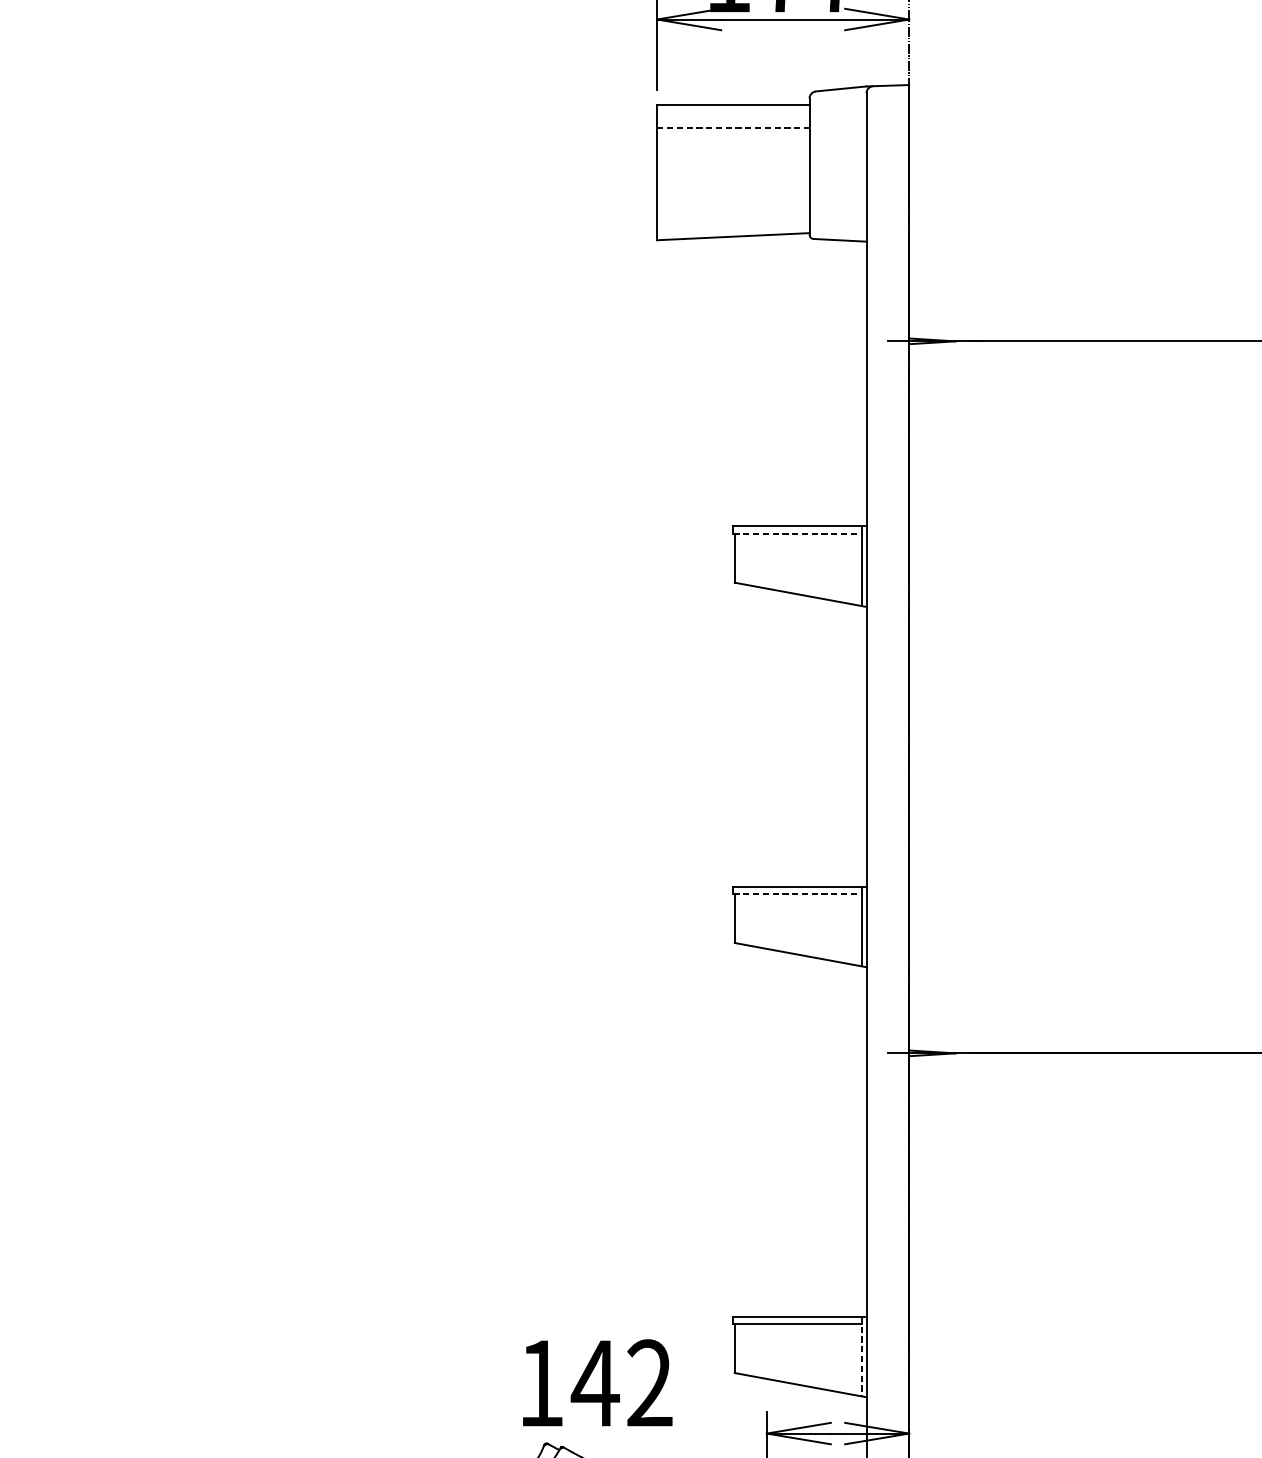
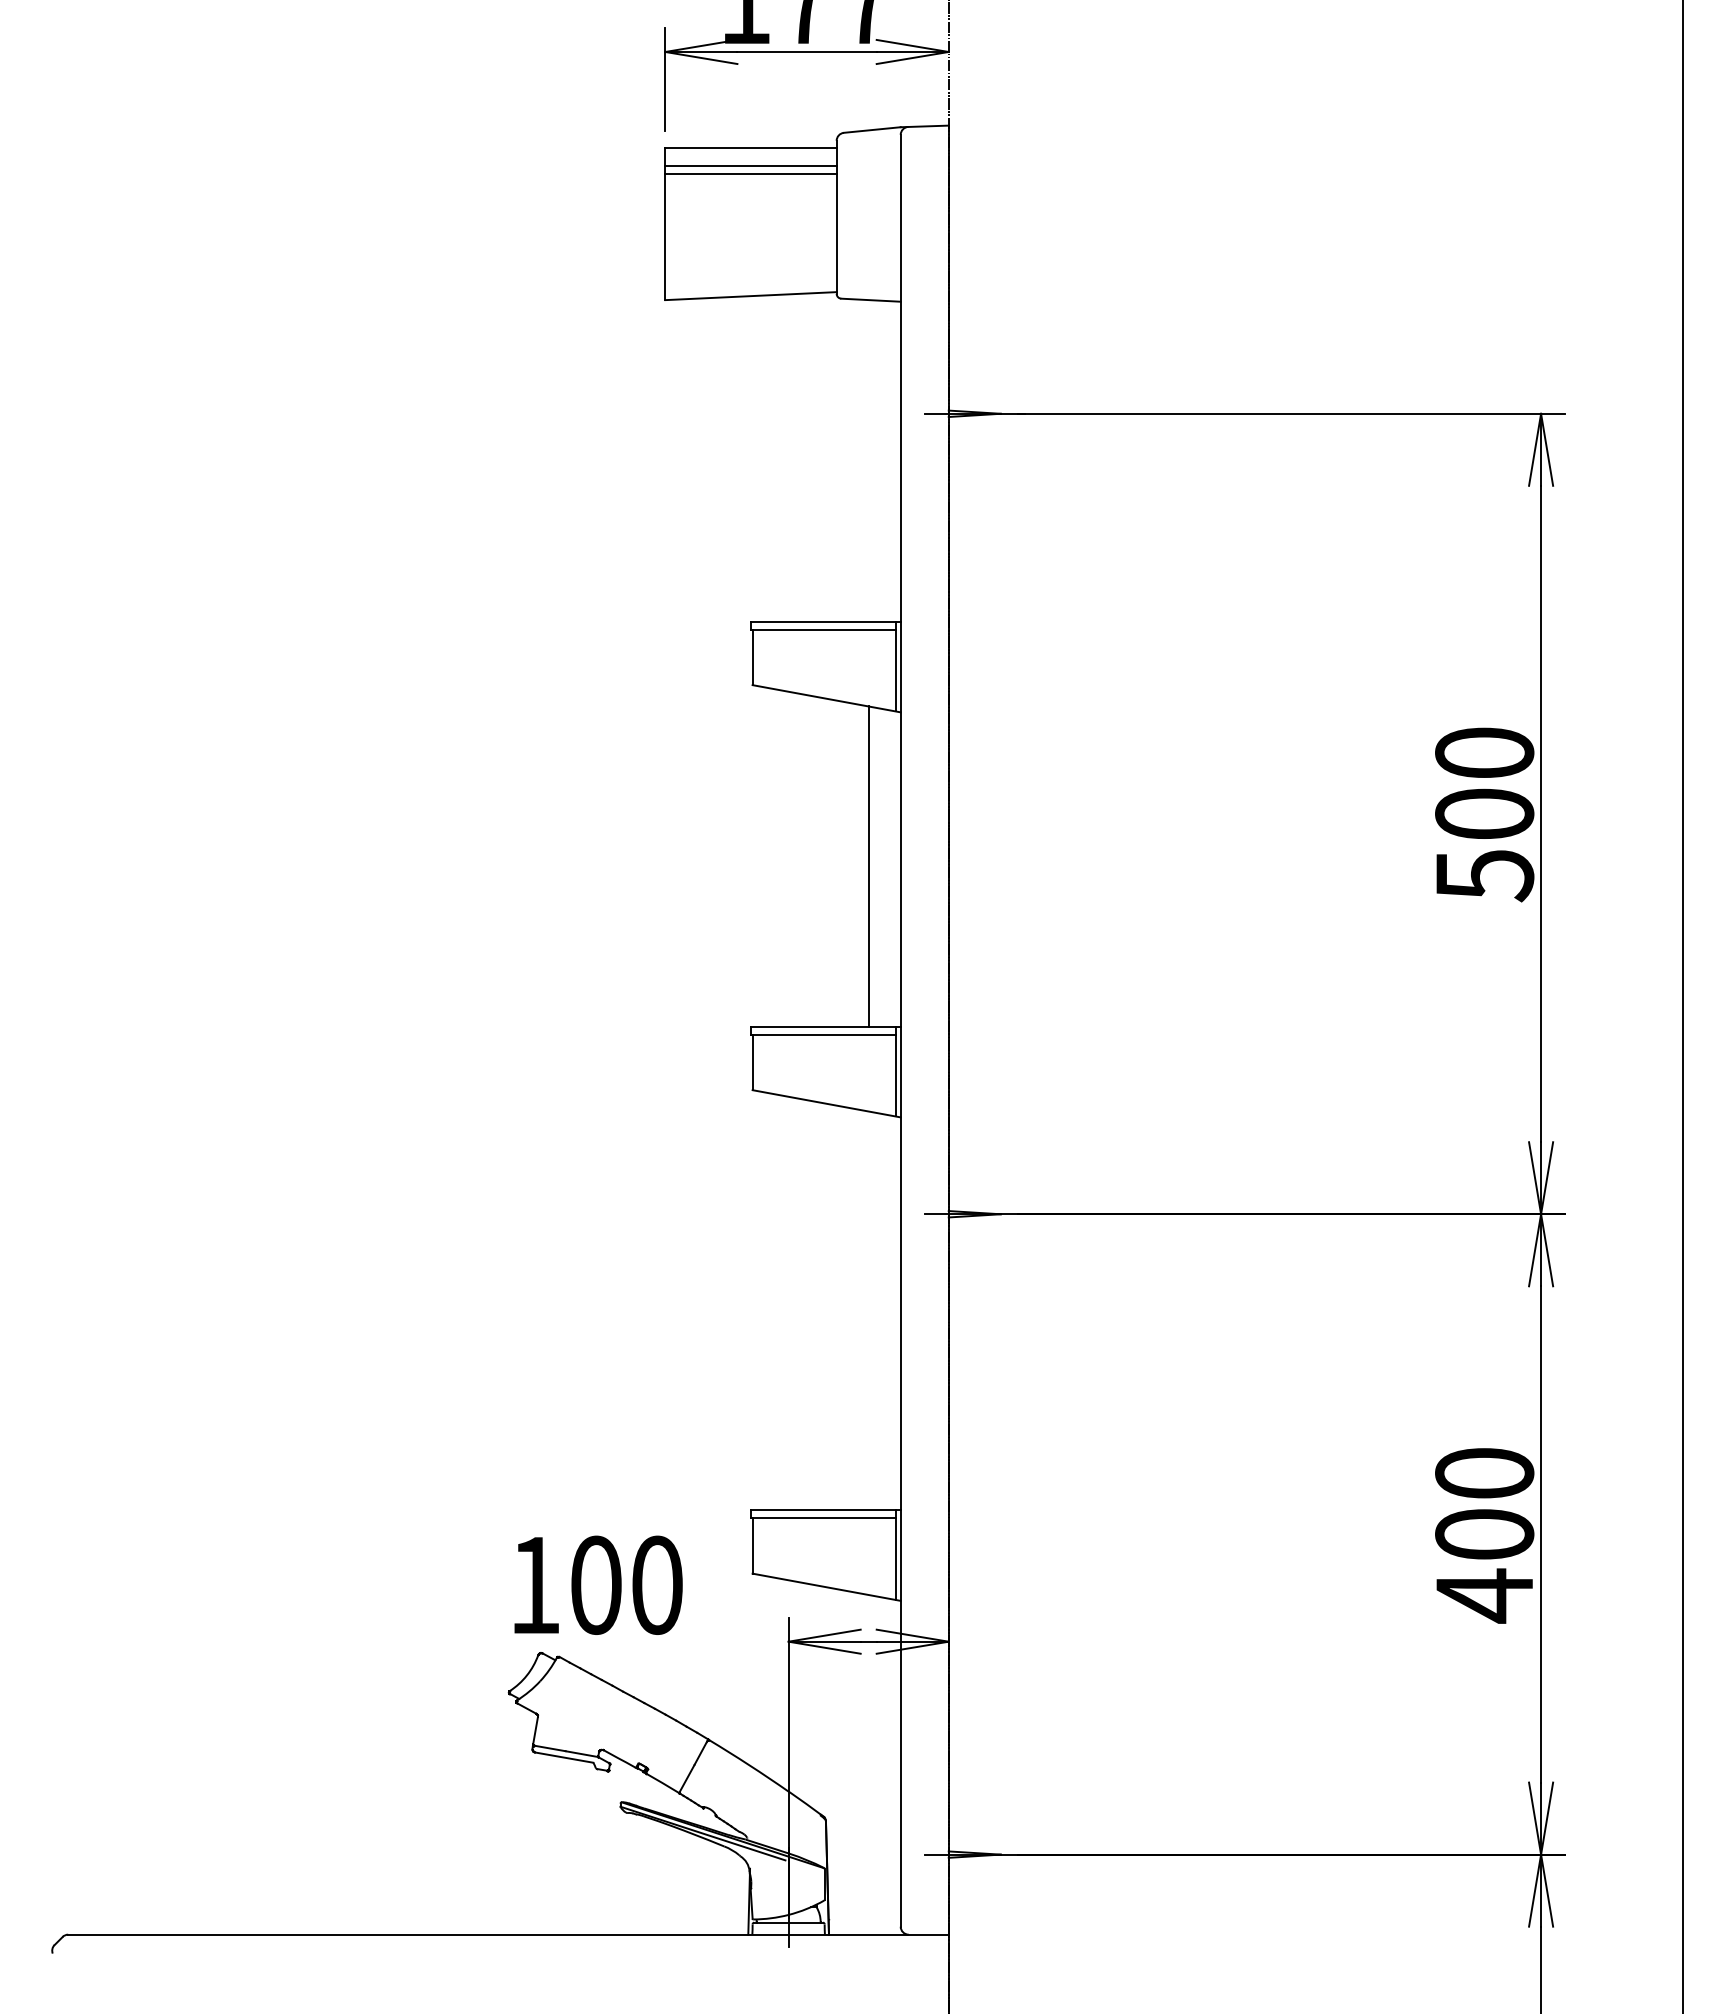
line: (732, 120) -> (750, 165), added
line: (733, 127) -> (751, 173), dashed -> solid
line: (797, 533) -> (823, 629), dashed -> solid
line: (837, 744) -> (868, 866), added
line: (797, 893) -> (823, 1034), dashed -> solid
line: (861, 1356) -> (895, 1555), dashed -> solid
text: (621, 1382) -> (625, 1584), 142 -> 100

